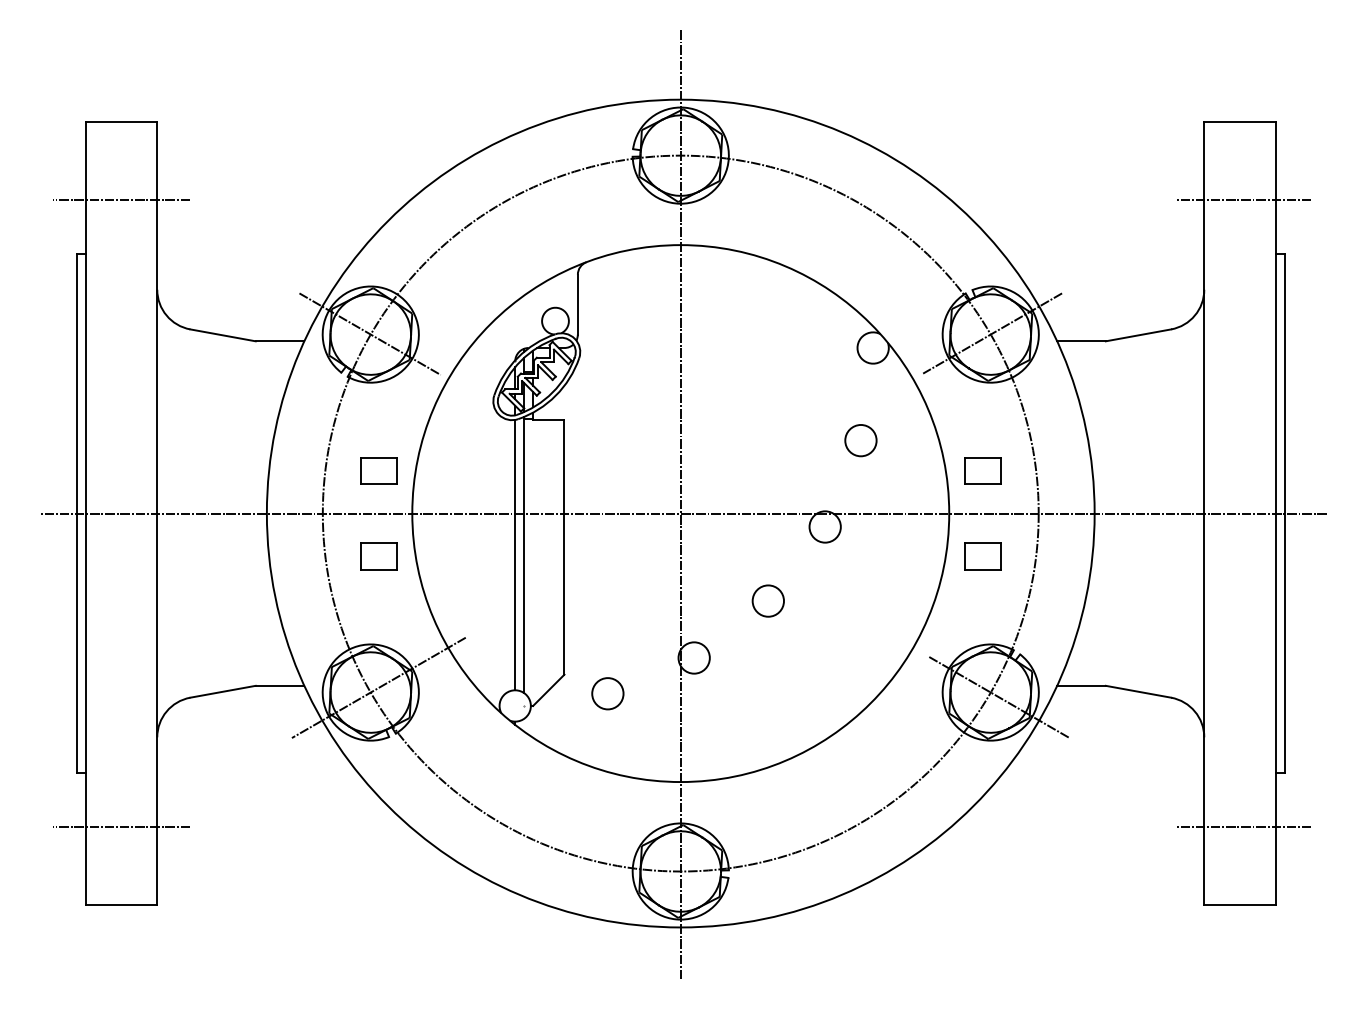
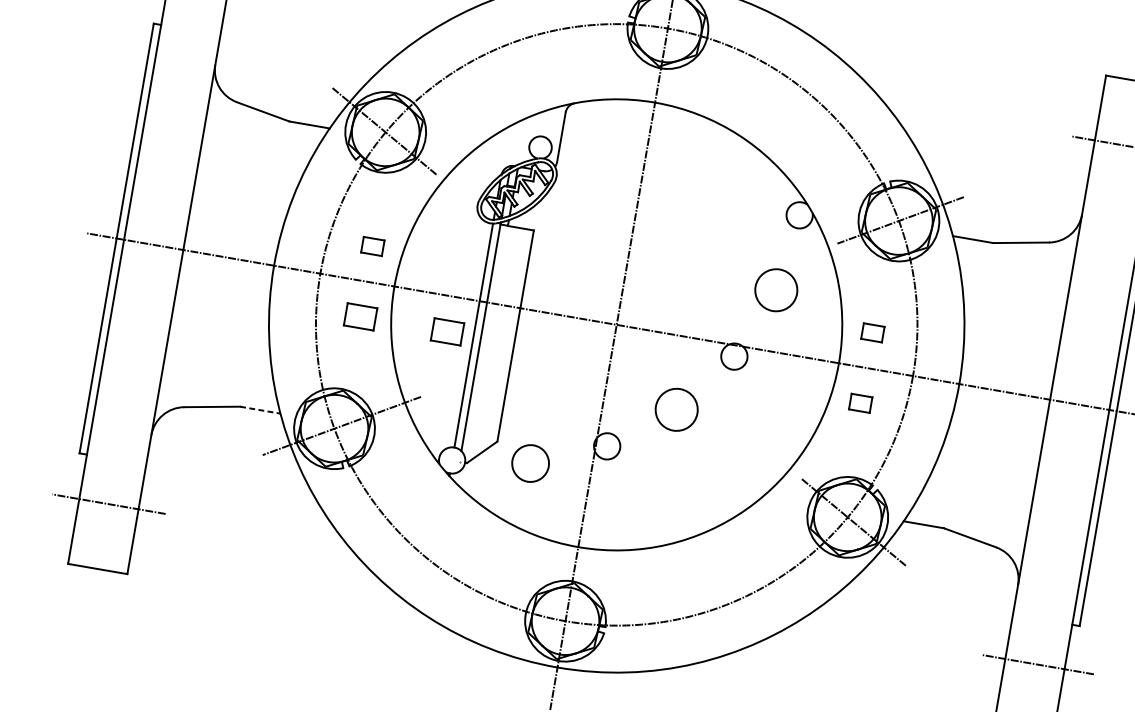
circle: (860, 440) -> (775, 290), size x1.6
part: (378, 470) -> (372, 245), size x0.7
part: (982, 470) -> (872, 332), size x0.7
part: (483, 556) -> (447, 332), added
part: (982, 556) -> (860, 403), size x0.7
circle: (768, 600) -> (676, 409), size x1.6
line: (280, 685) -> (260, 409), solid -> dashed
circle: (607, 693) -> (530, 463), size x1.4

